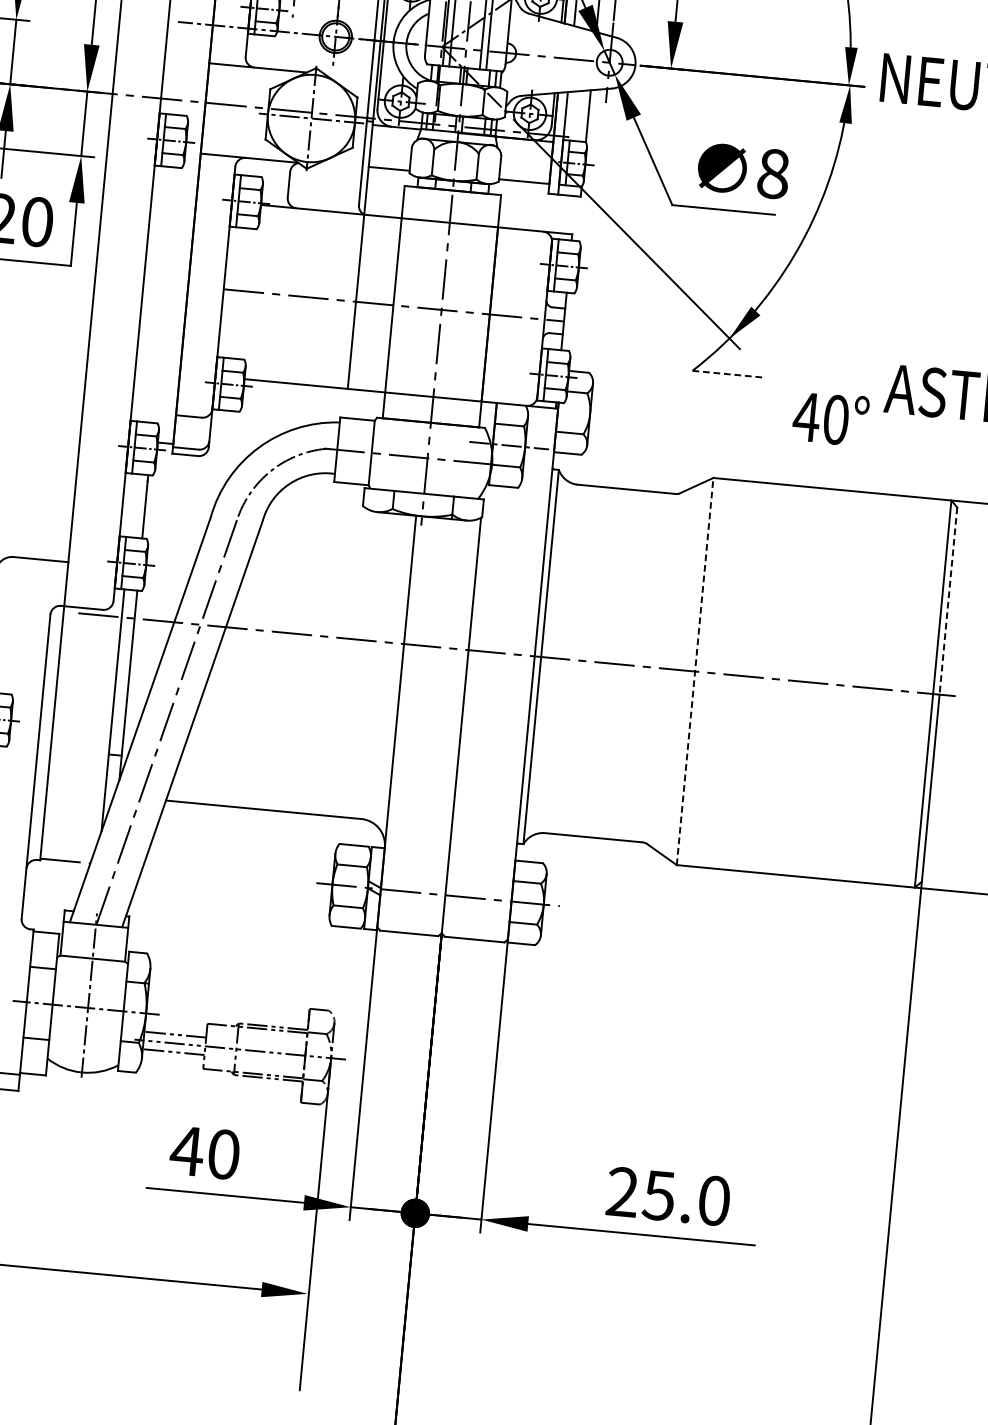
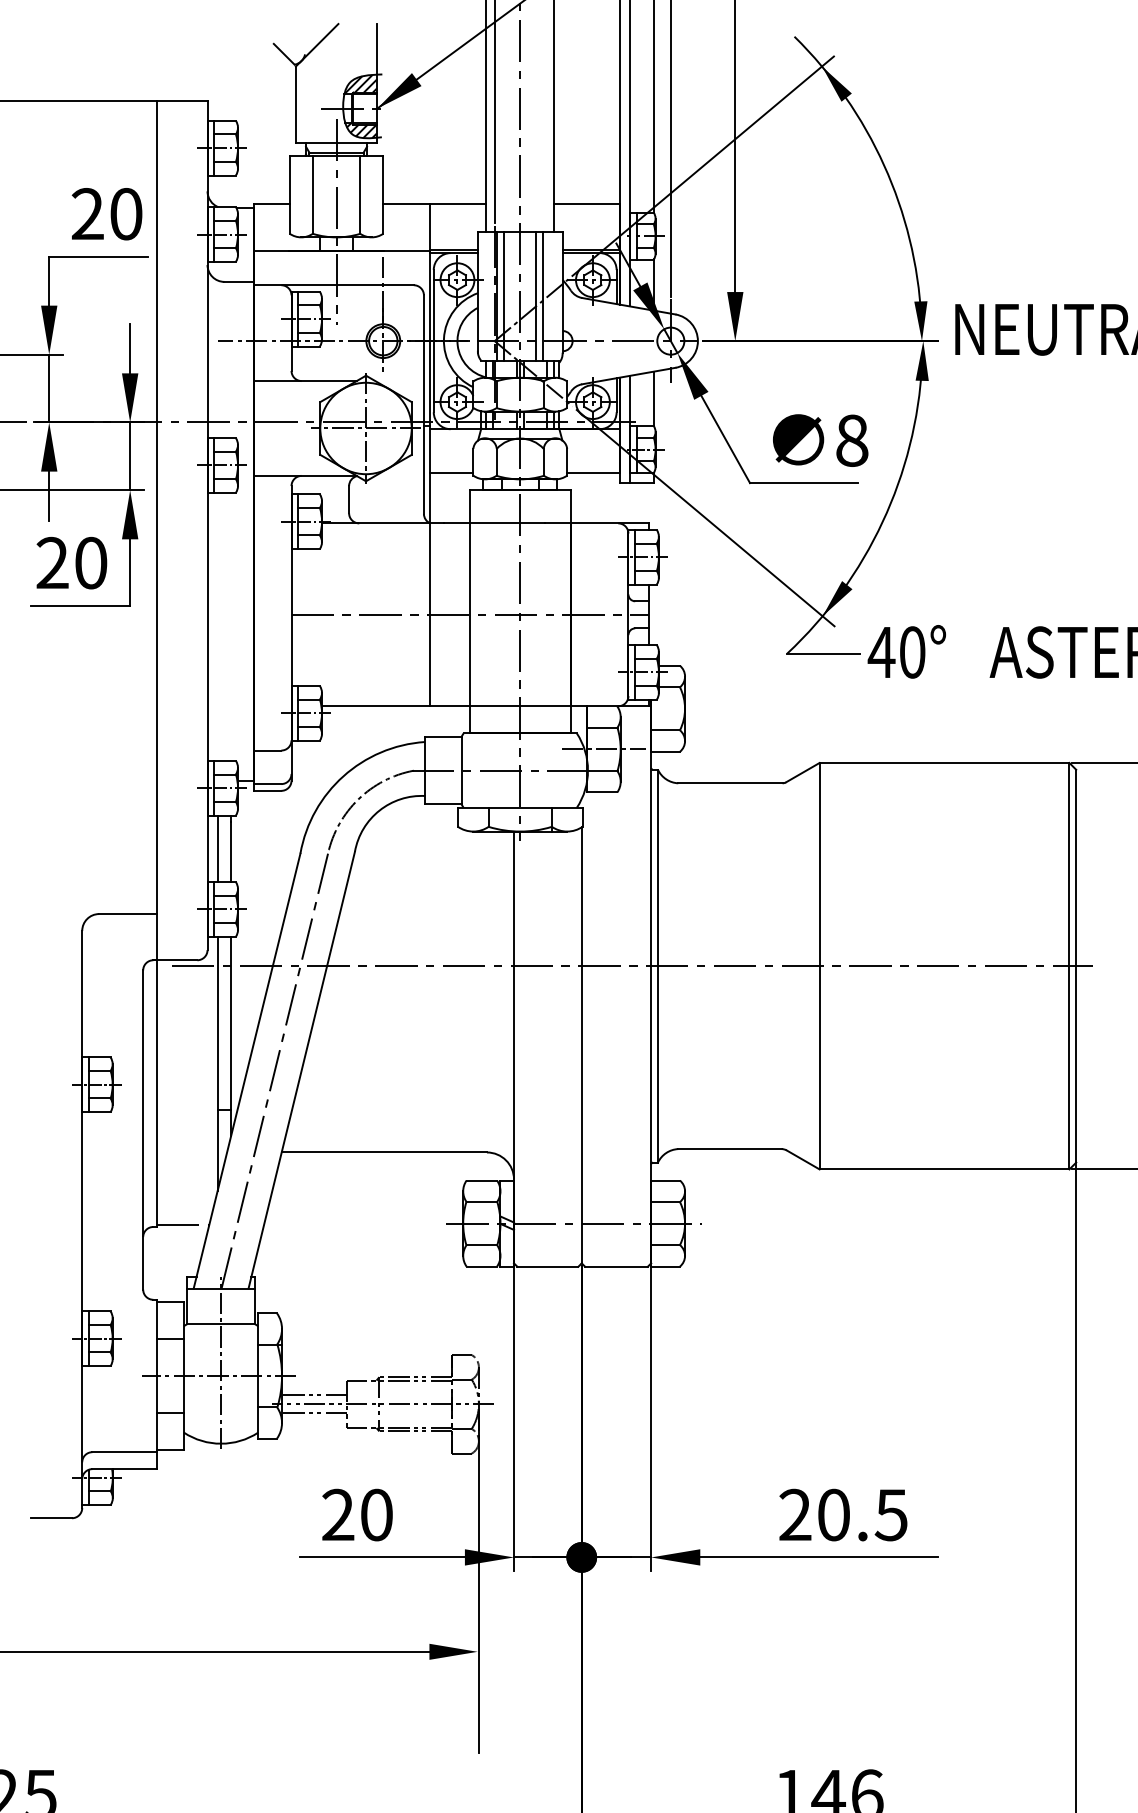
line: (726, 374) -> (823, 653), dashed -> solid
text: (830, 418) -> (906, 651), moved
line: (132, 505) -> (217, 848), added
line: (948, 601) -> (1076, 868), dashed -> solid
line: (695, 670) -> (819, 965), dashed -> solid
text: (186, 1150) -> (337, 1514), 40 -> 20
text: (686, 1197) -> (862, 1514), 25.0 -> 20.5

